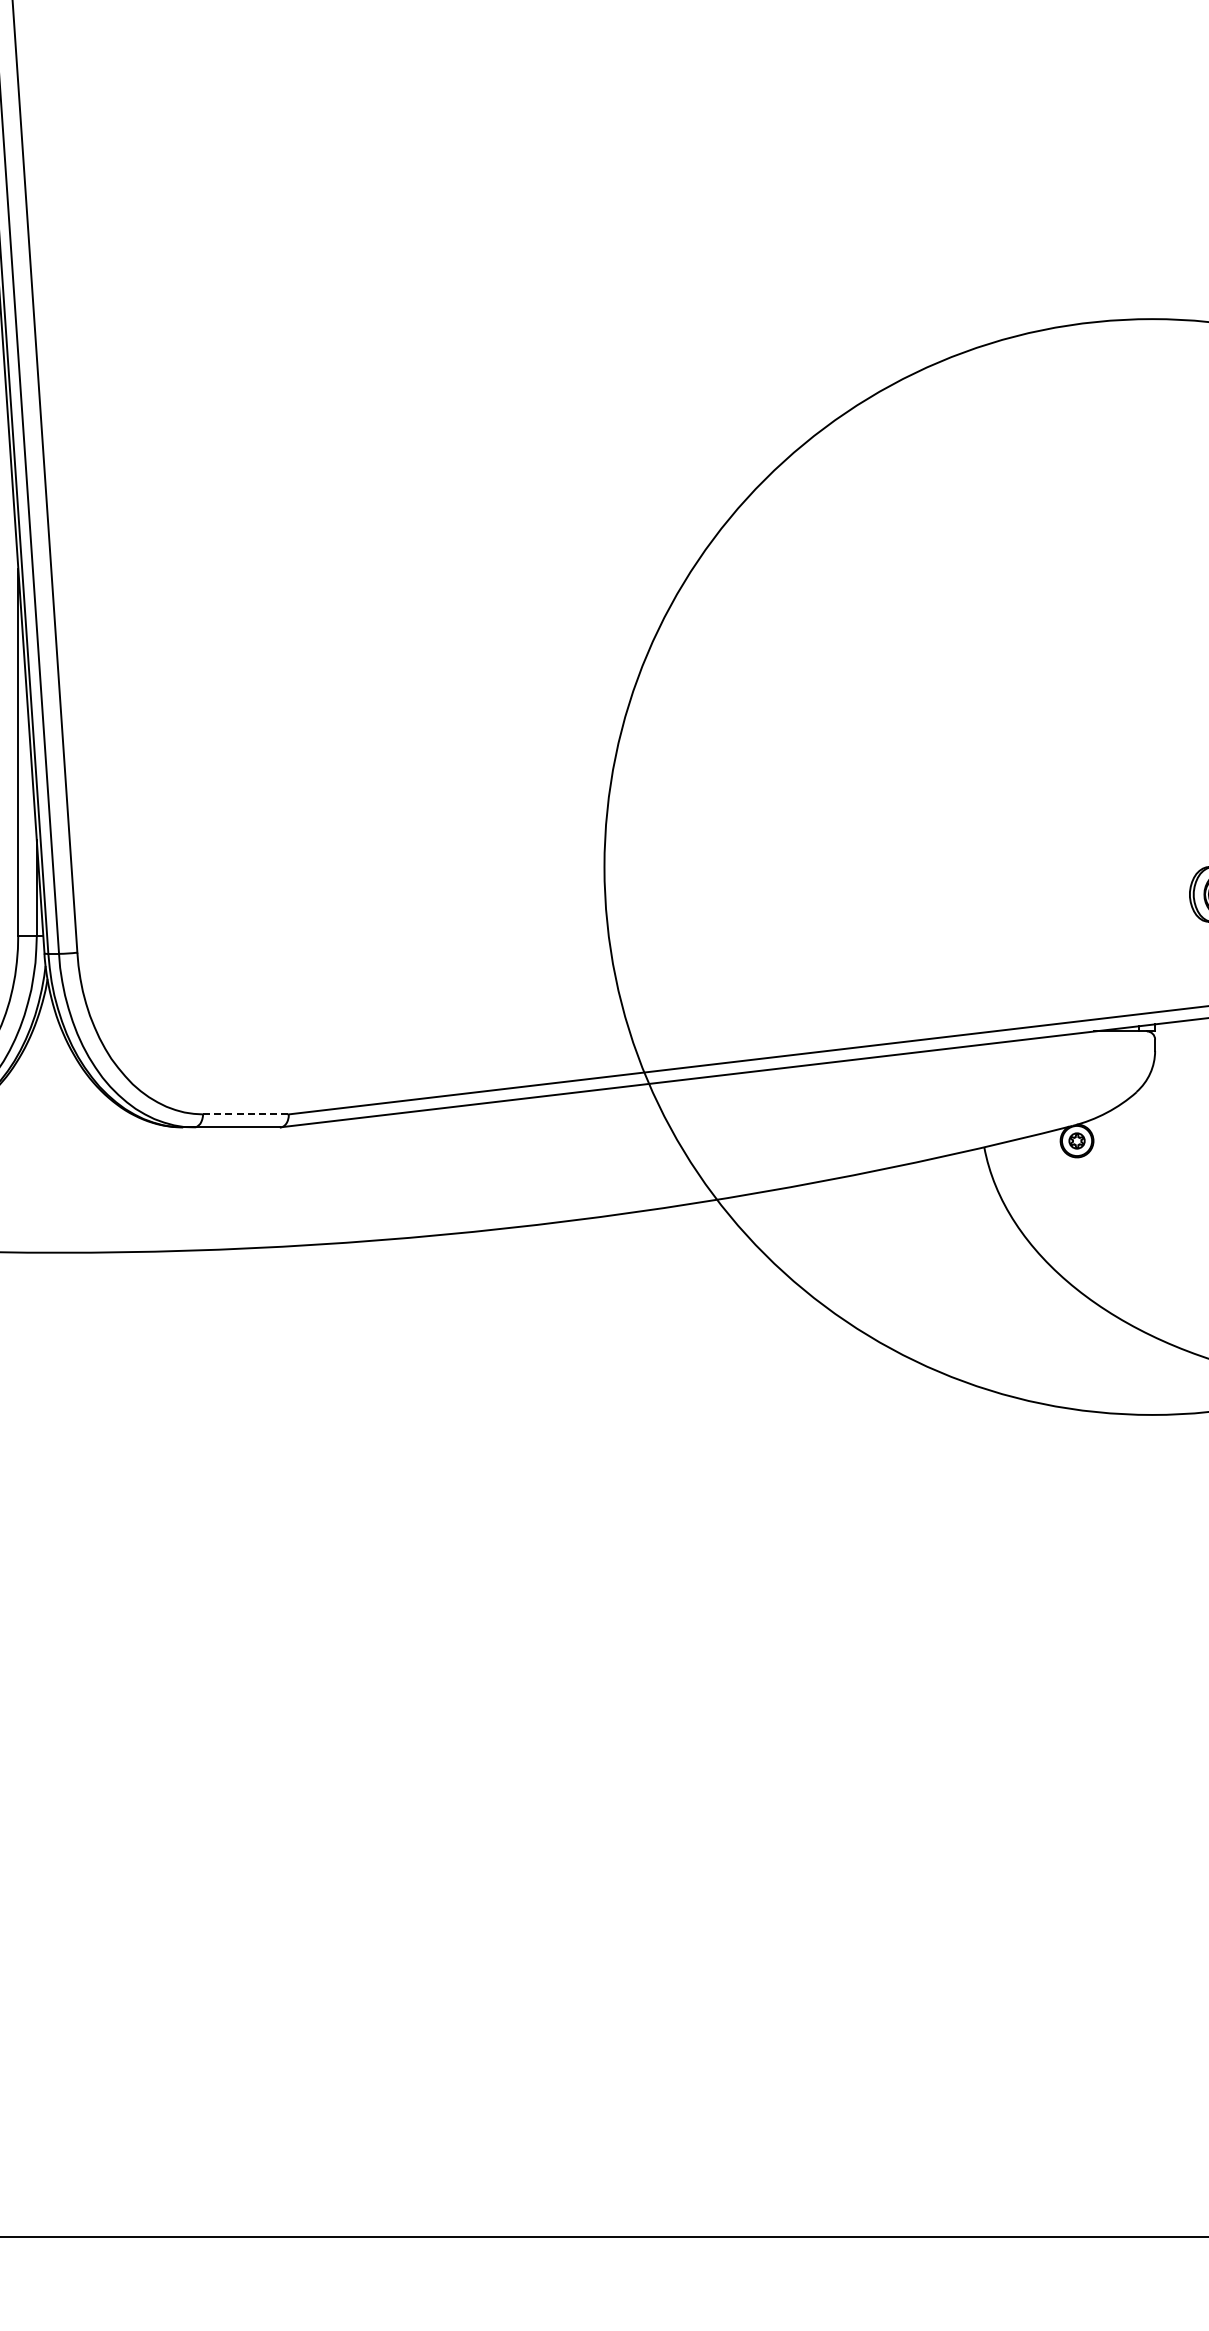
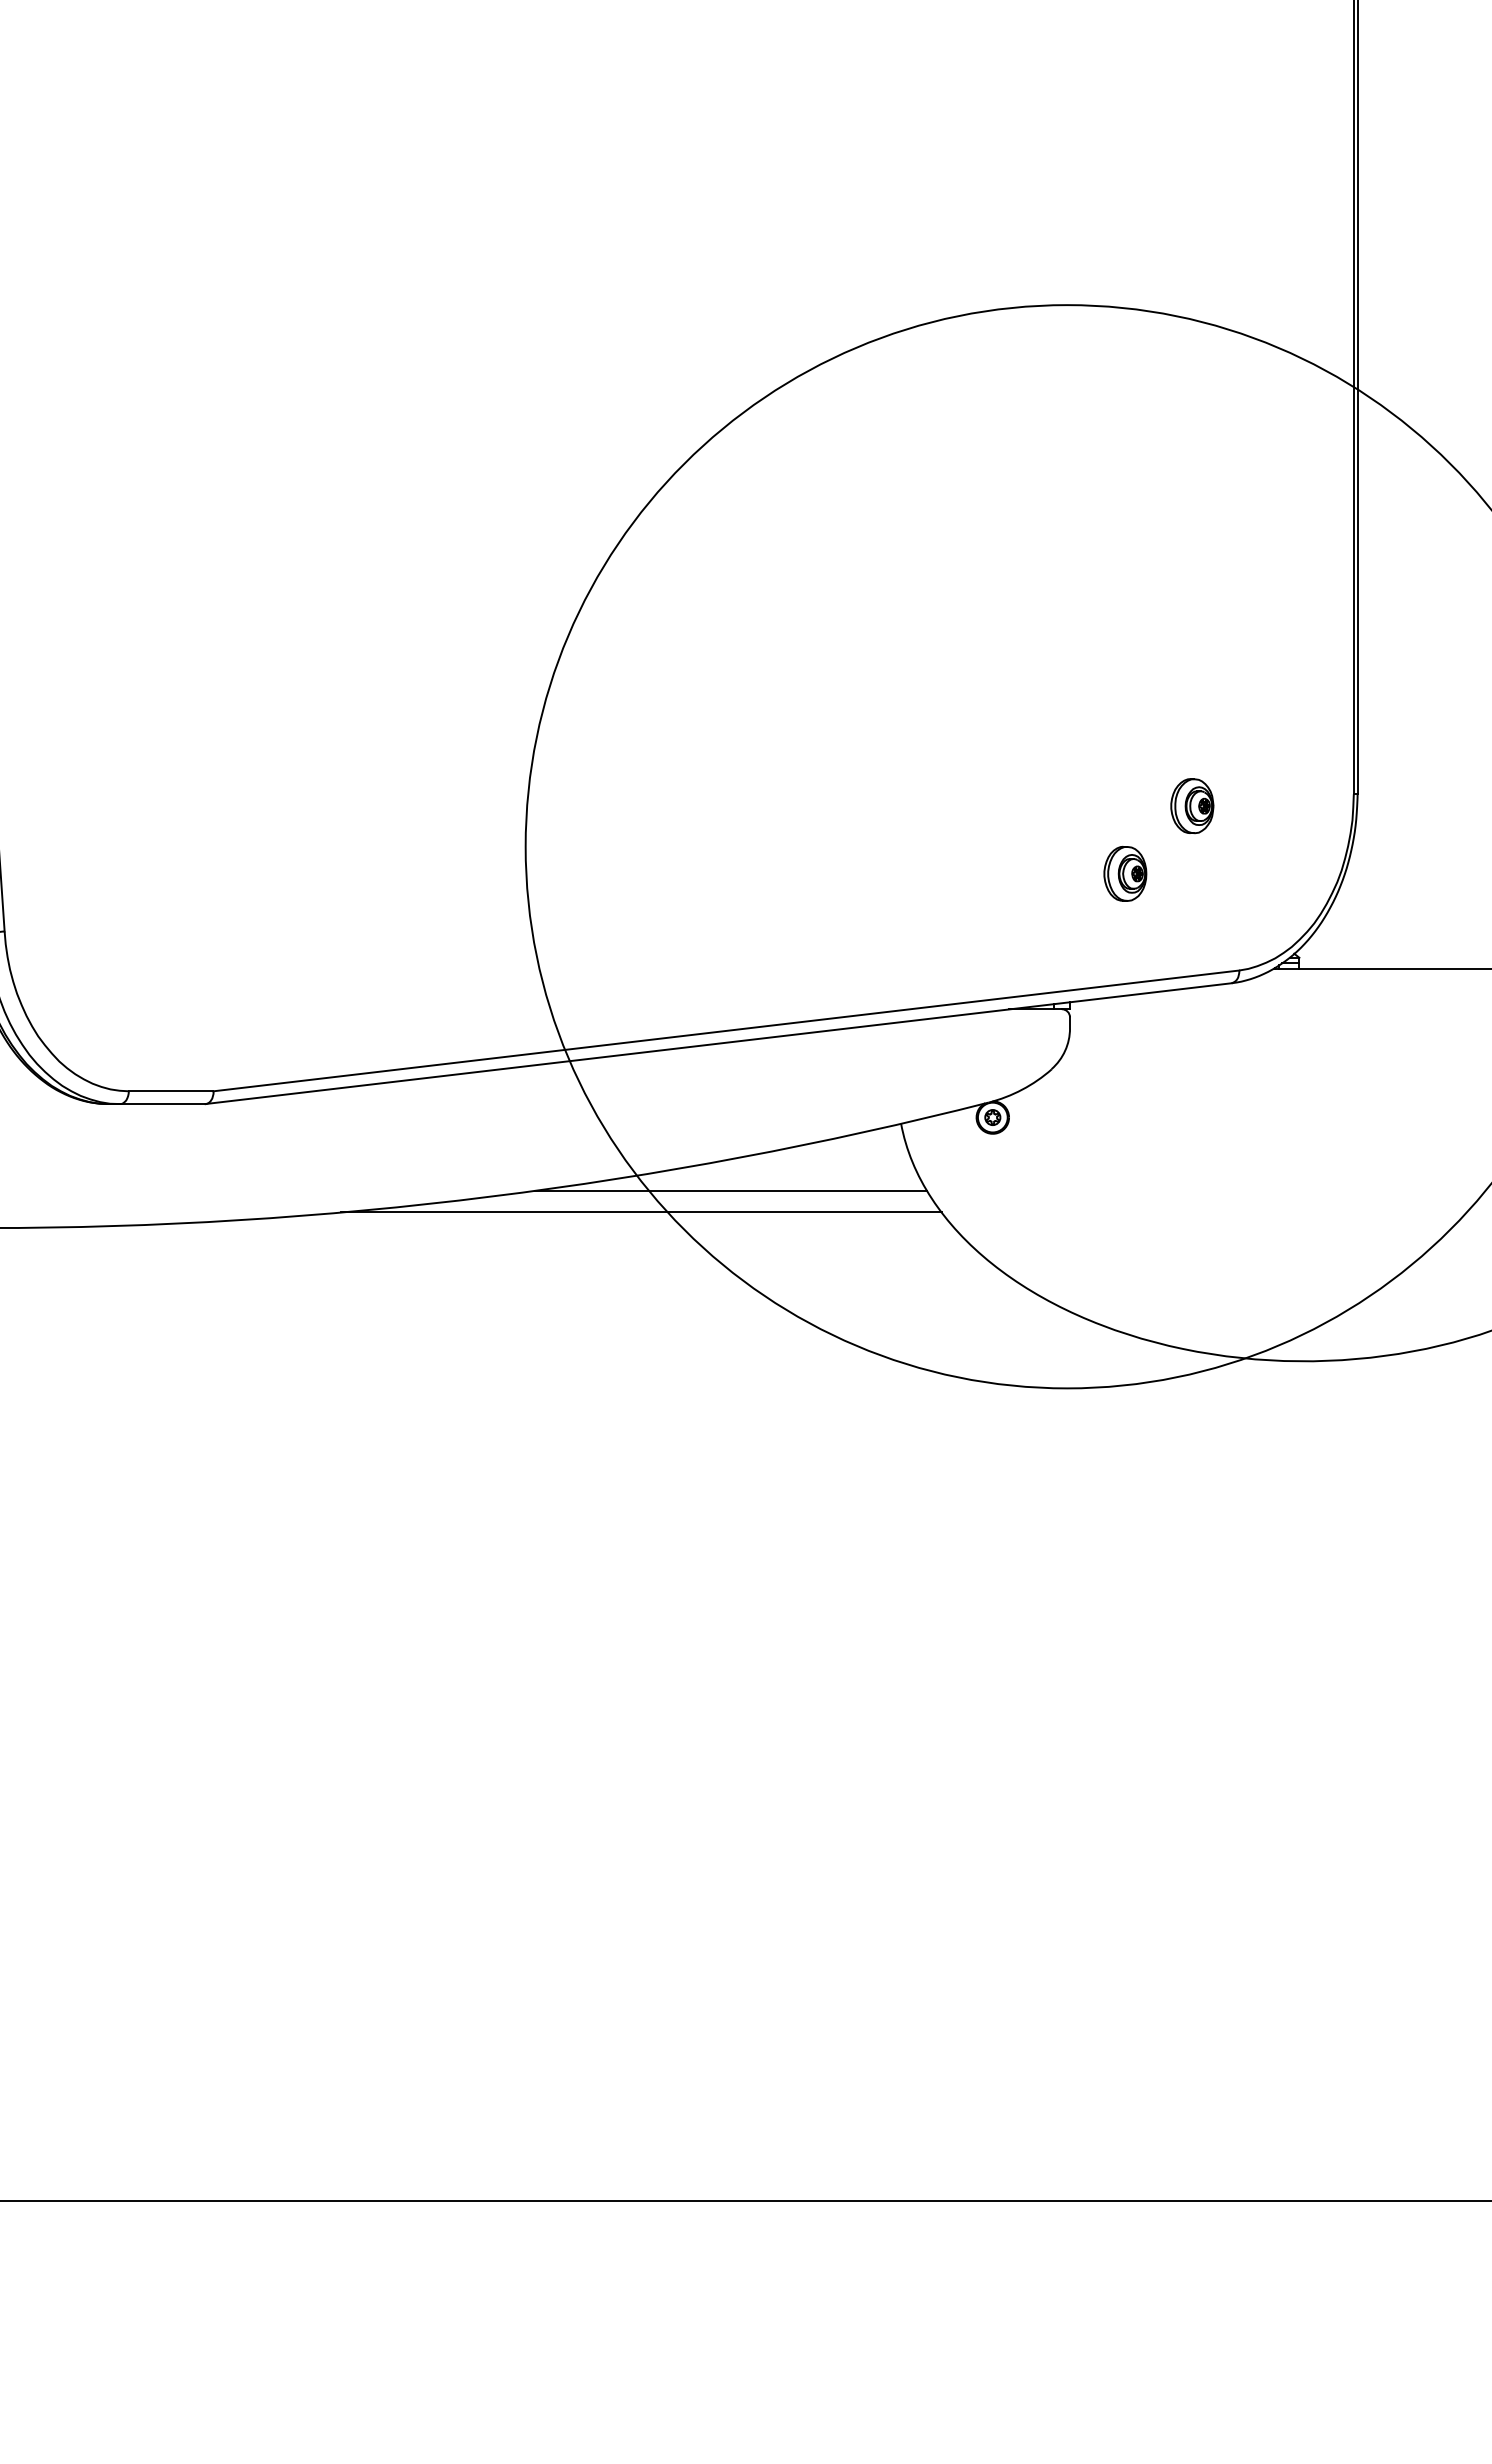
line: (246, 1114) -> (171, 1091), dashed -> solid
line: (811, 1214) -> (730, 1190), added
line: (720, 1237) -> (640, 1212), added

